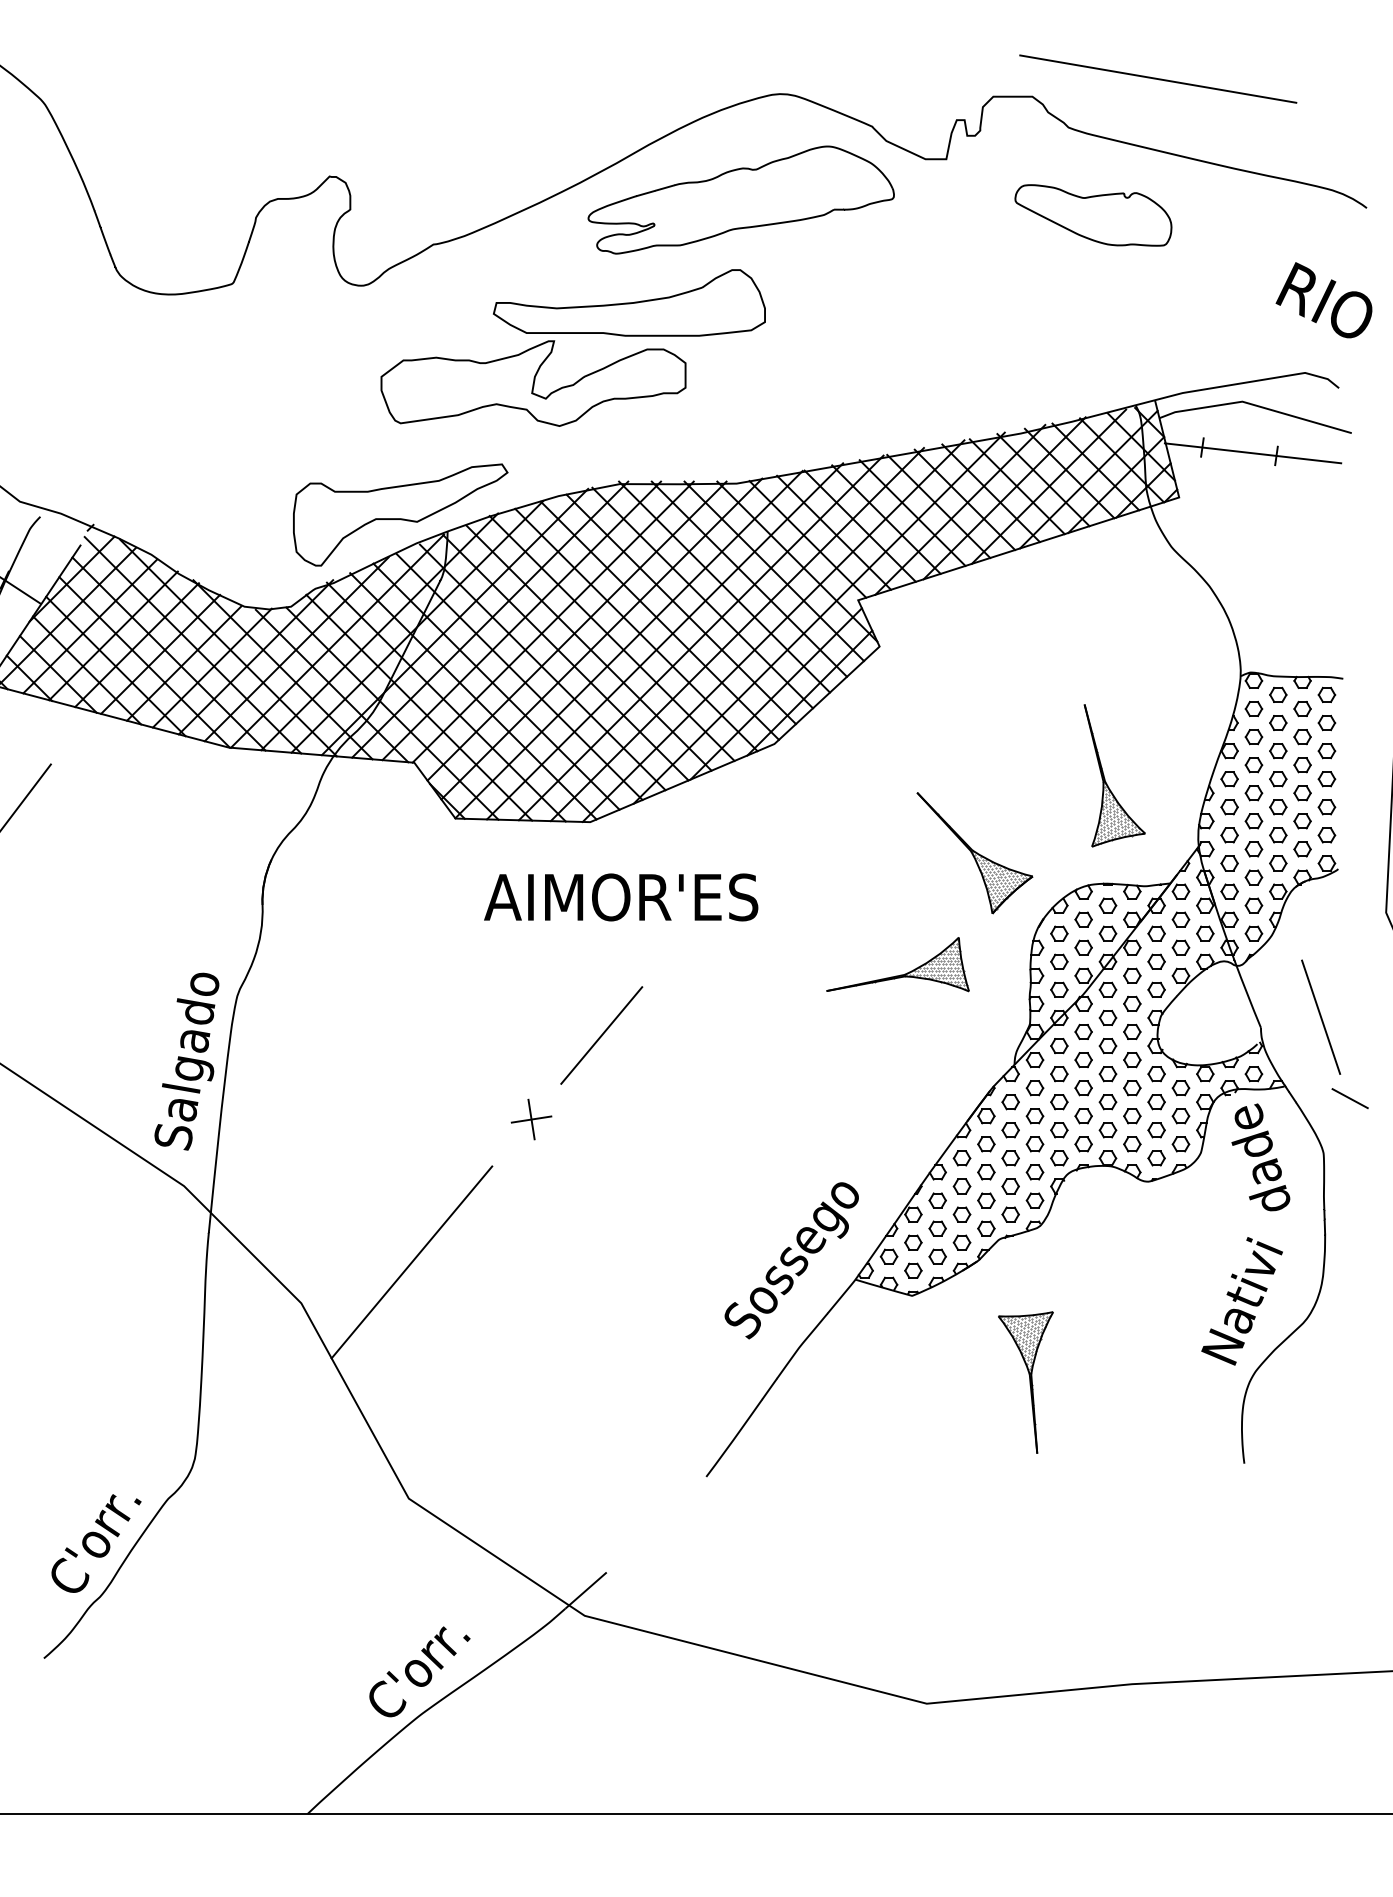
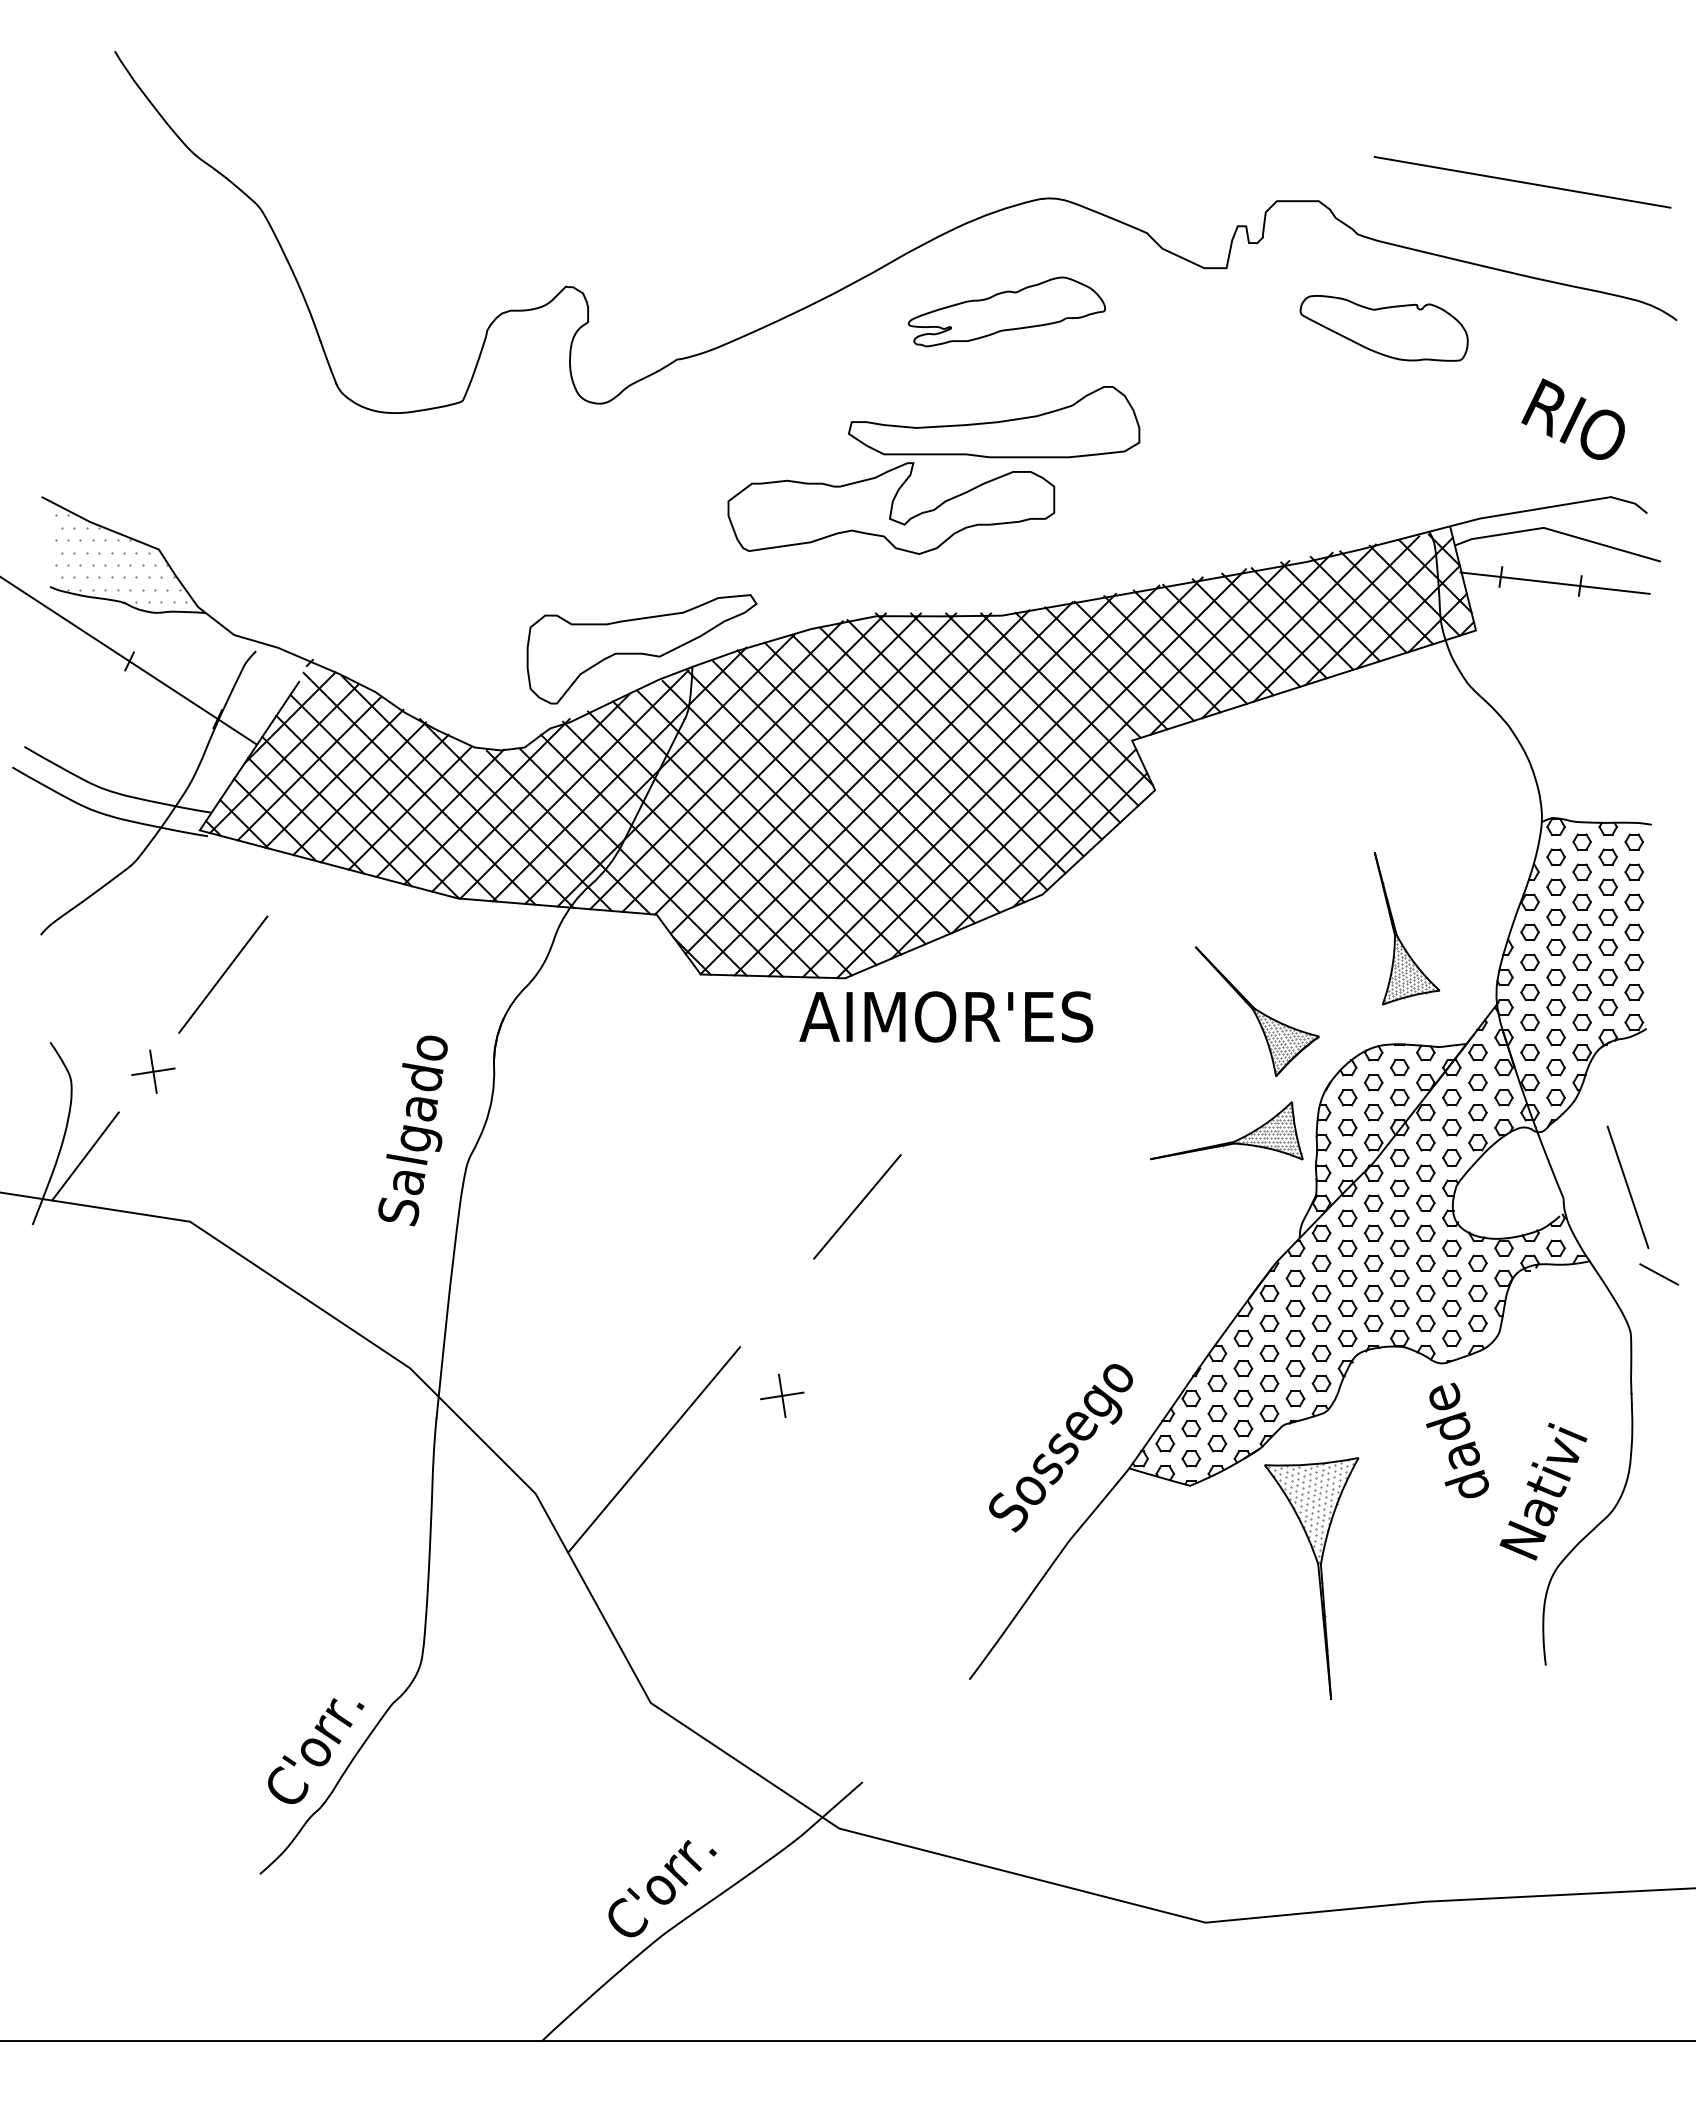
line: (1158, 79) -> (1522, 182), moved
part: (740, 199) -> (1006, 311), size x0.6
text: (1323, 299) -> (1572, 418), moved
part: (572, 334) -> (933, 455), moved
text: (621, 897) -> (946, 1016), moved
part: (901, 974) -> (1230, 1141), moved
text: (186, 1061) -> (412, 1130), moved
part: (531, 1119) -> (782, 1395), moved
text: (1260, 1157) -> (1457, 1440), moved
part: (1025, 1382) -> (1311, 1578), size x1.6

